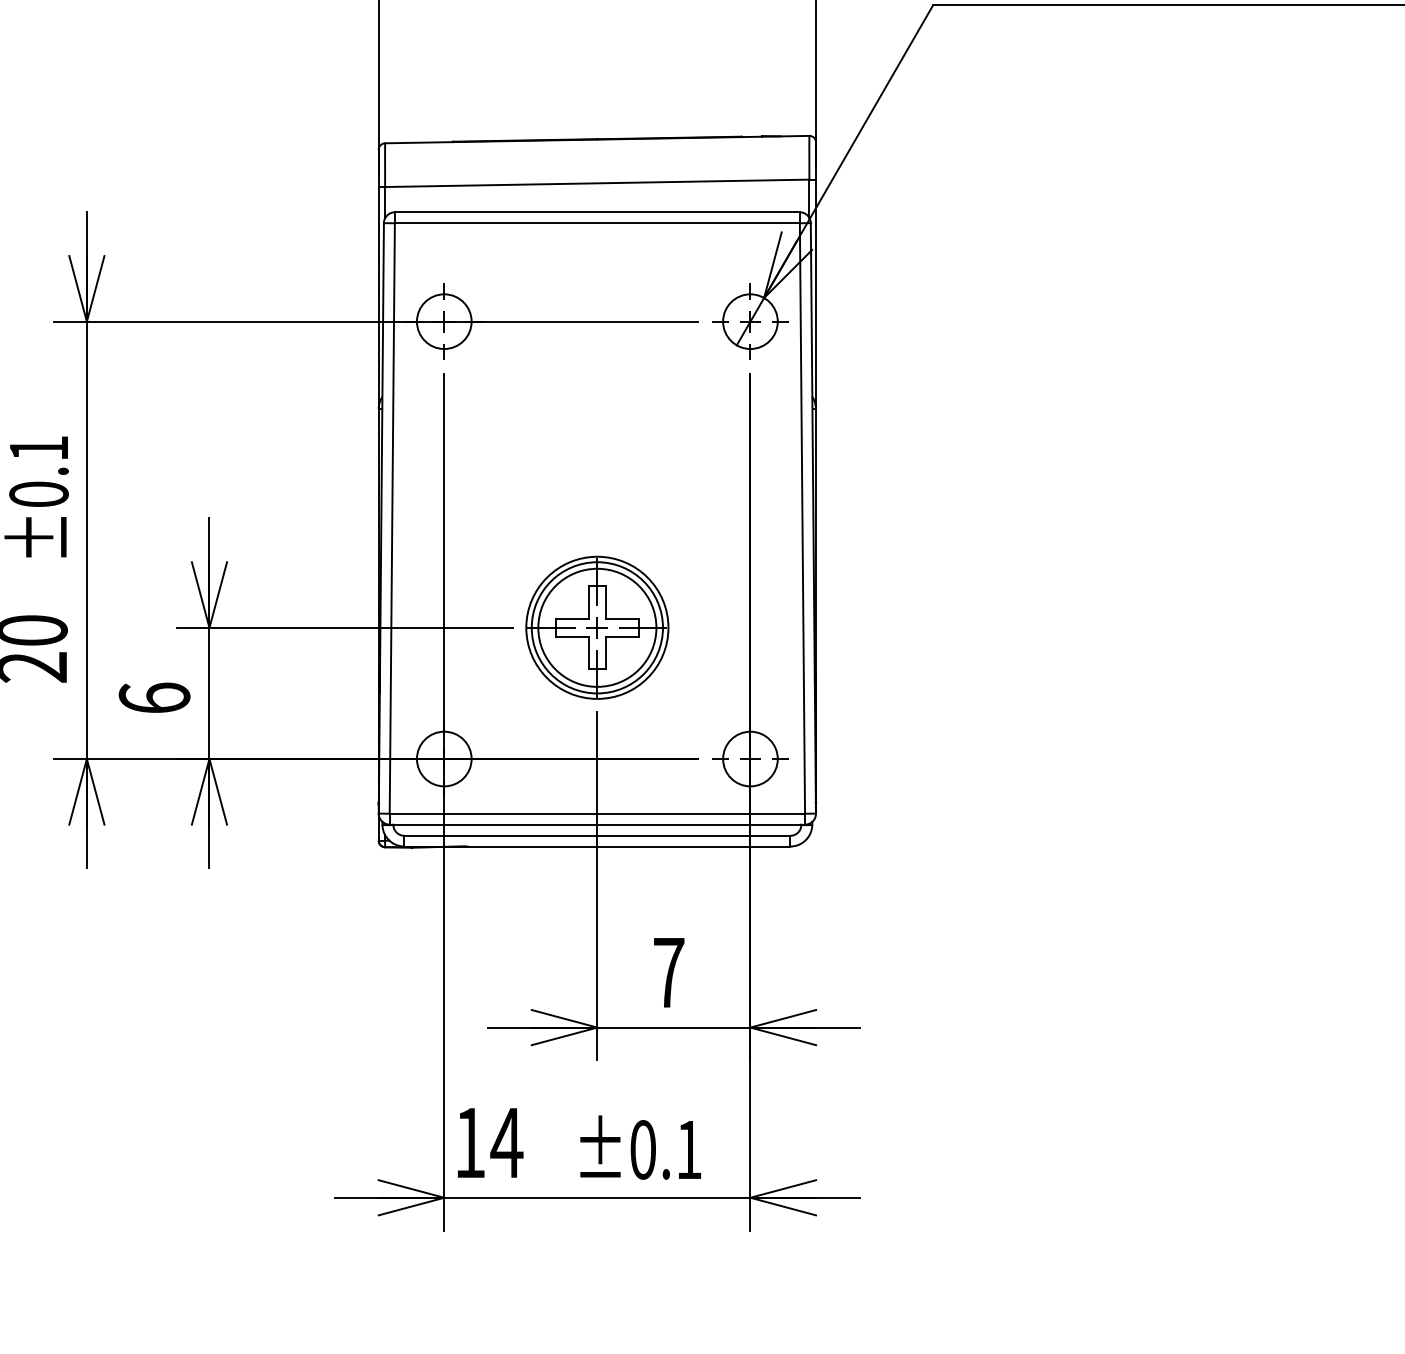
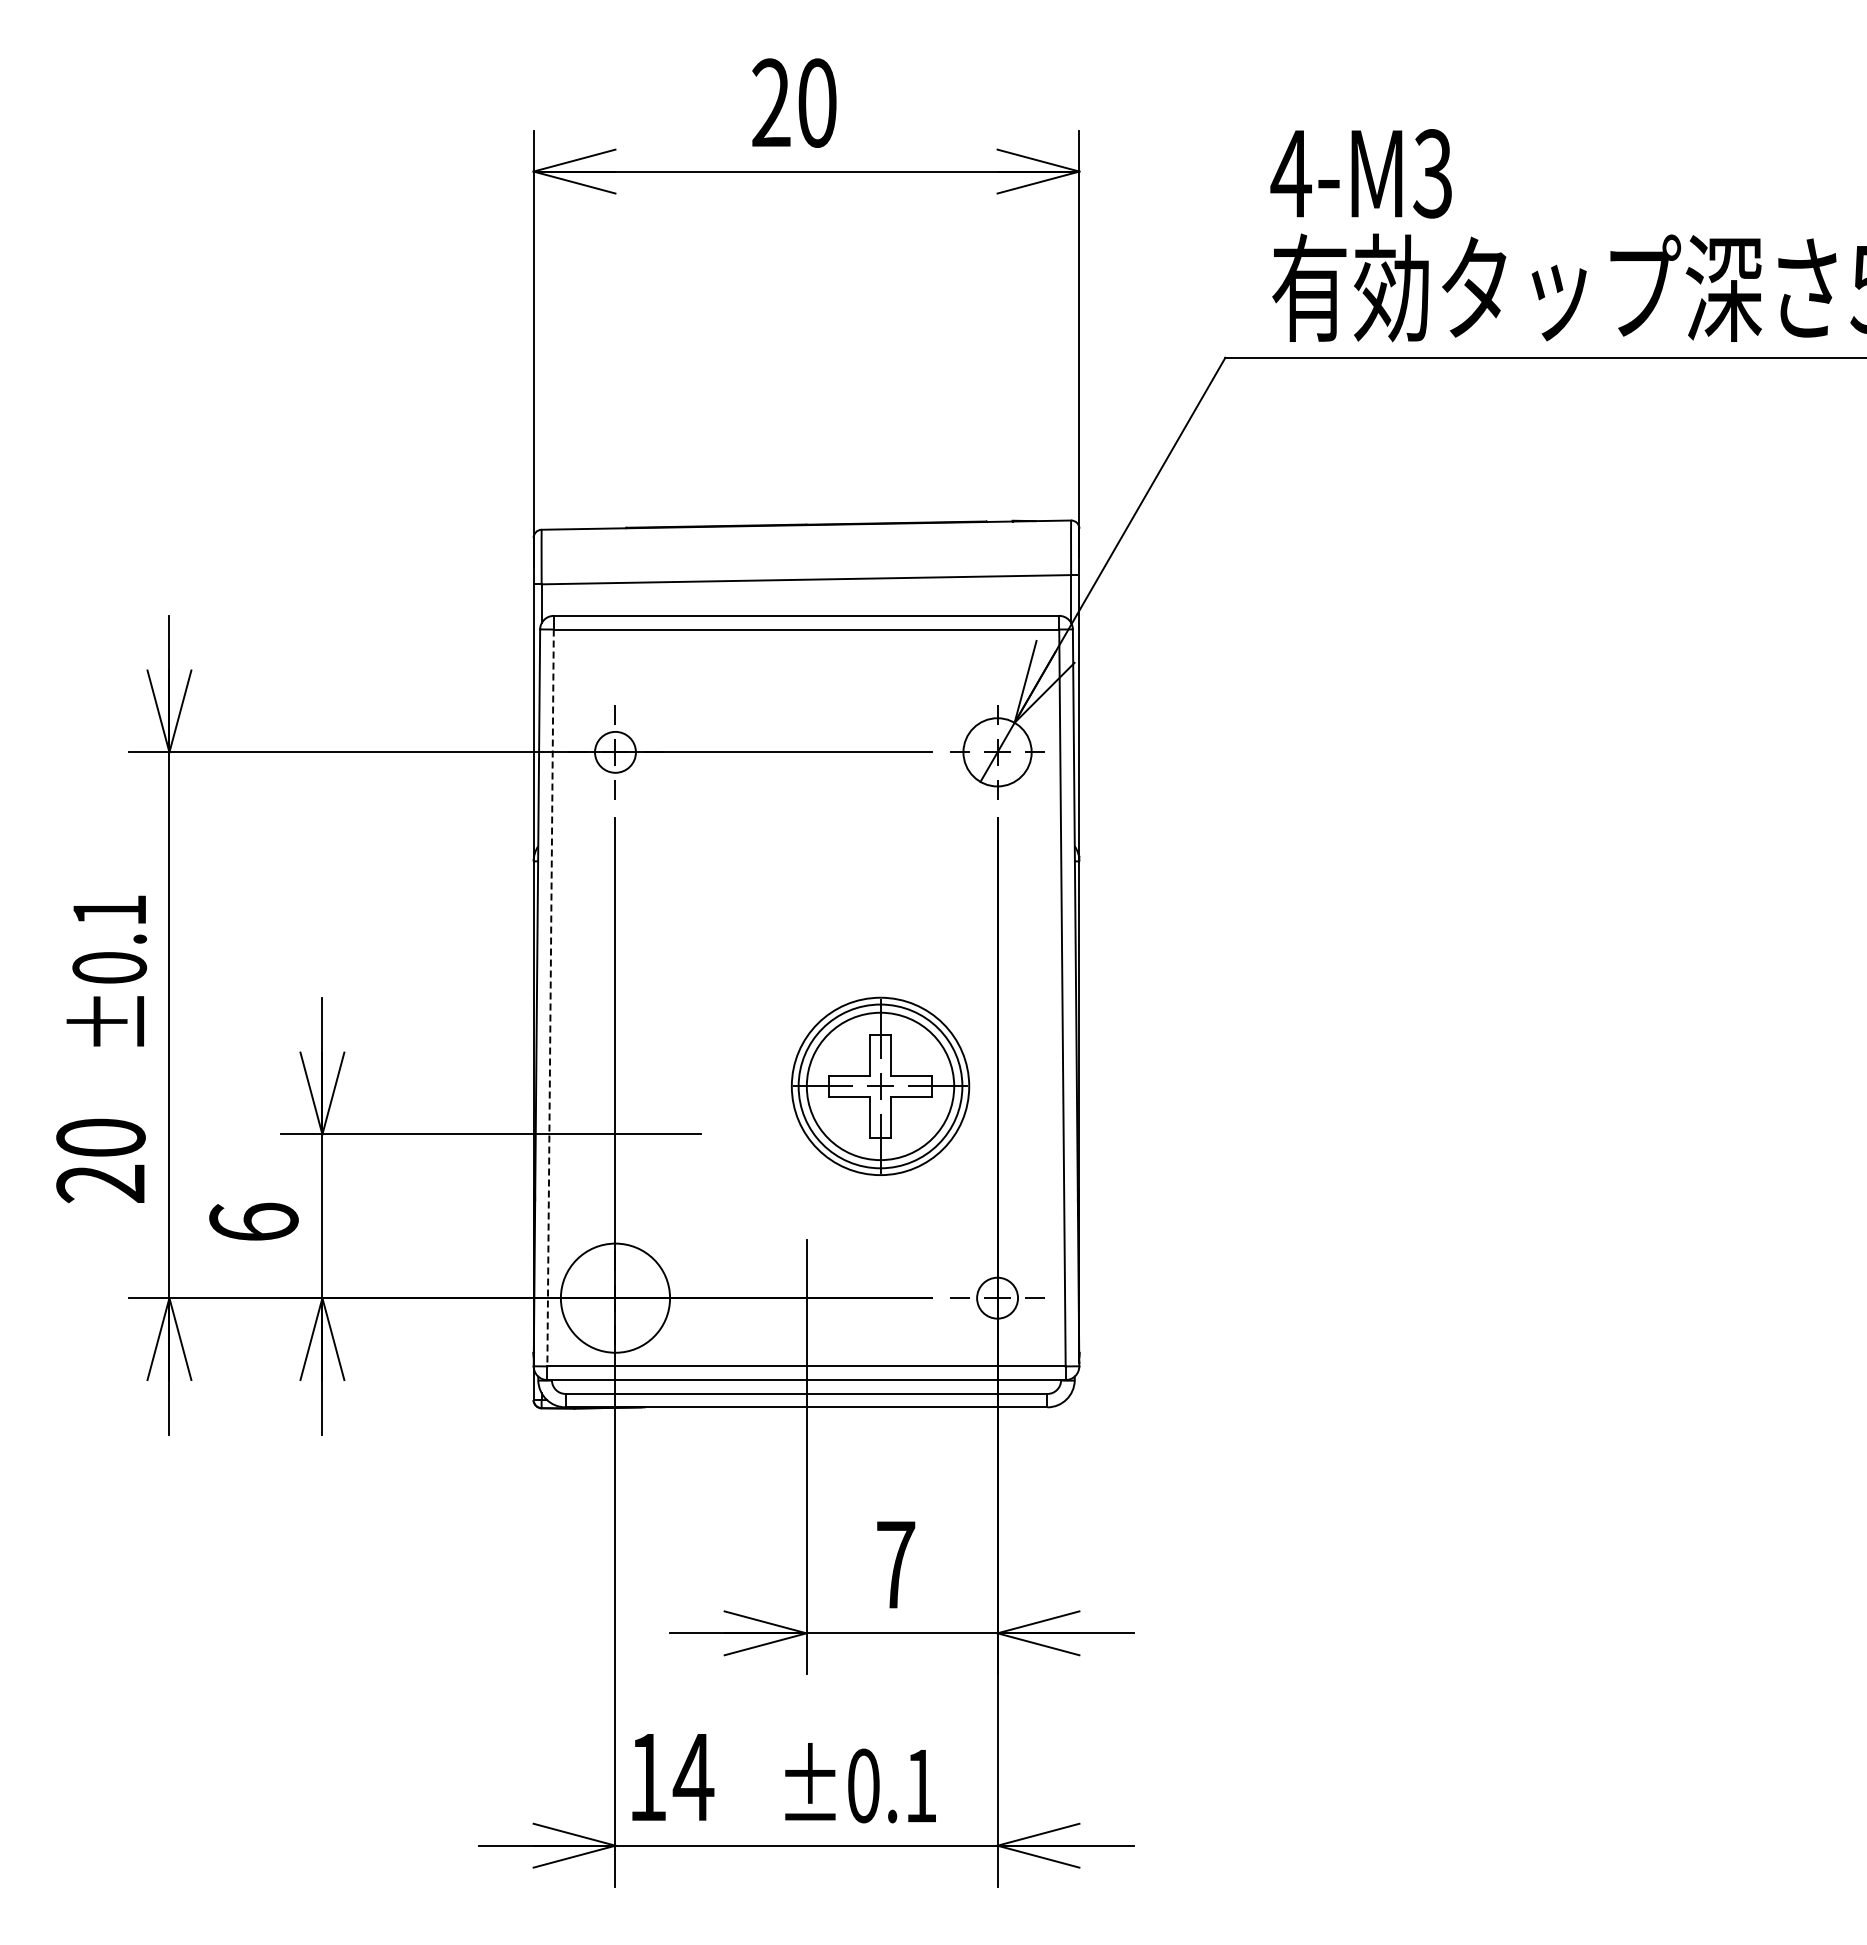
circle: (444, 321) -> (615, 752), size x0.6
line: (392, 518) -> (550, 998), solid -> dashed
part: (597, 627) -> (880, 1085), moved
circle: (444, 759) -> (615, 1298), size x1.6
circle: (750, 759) -> (997, 1298), size x0.6

